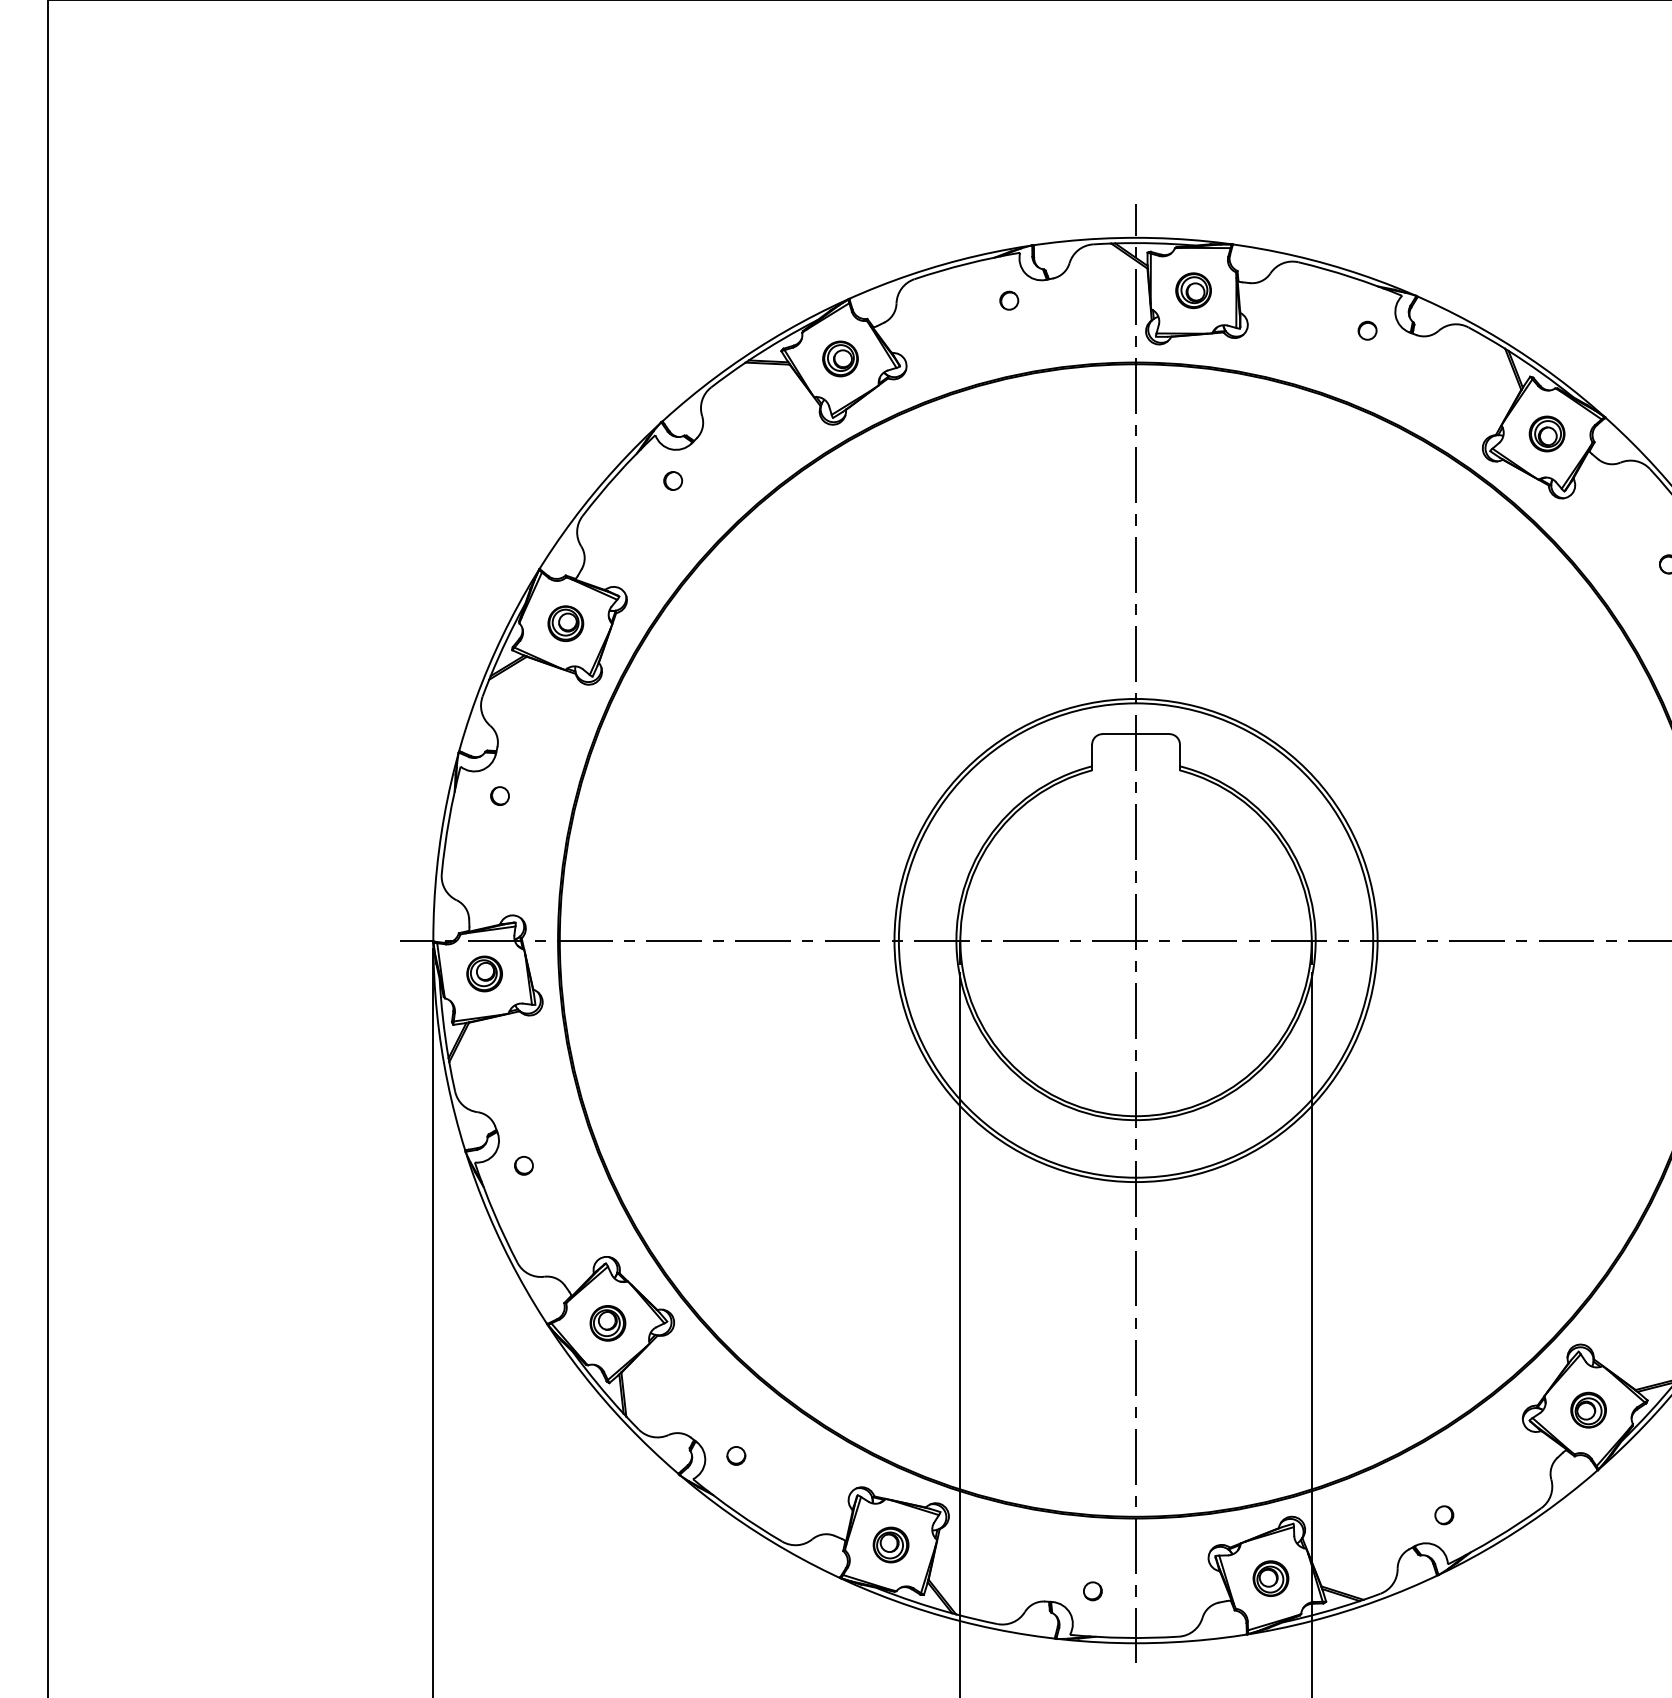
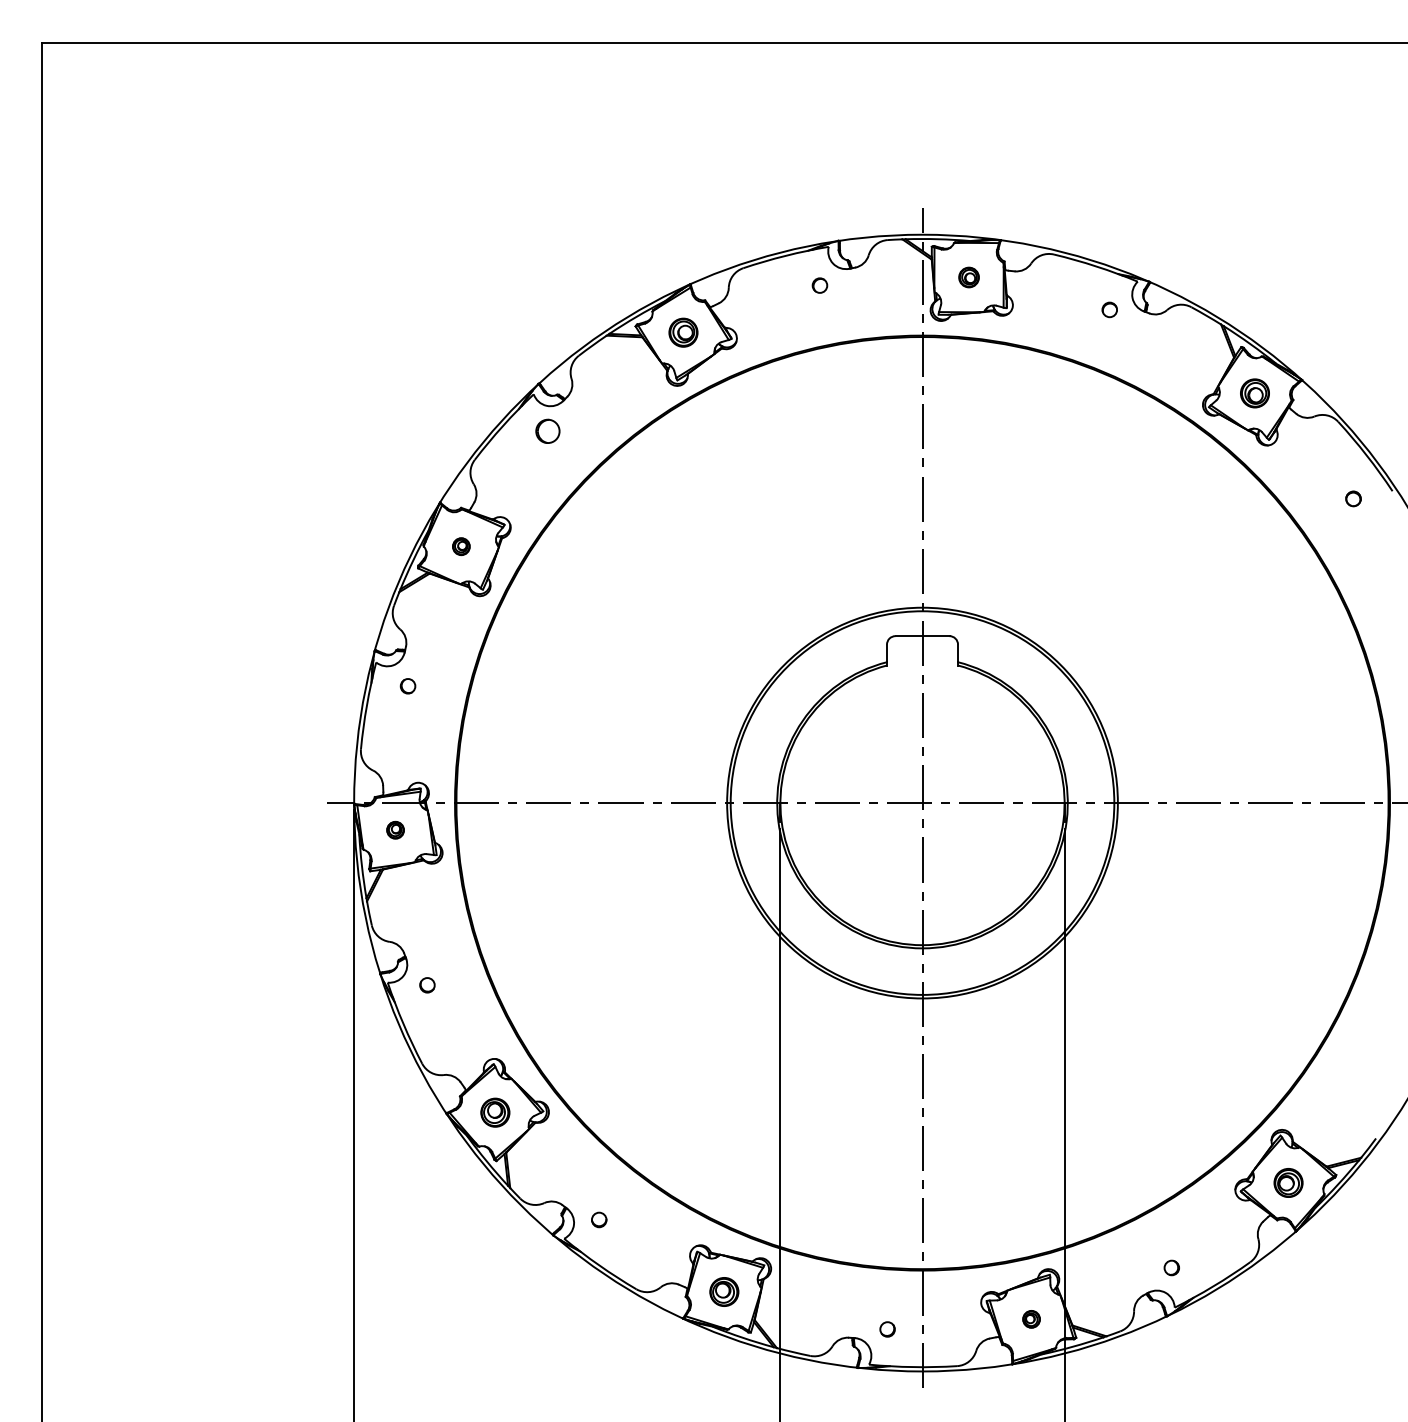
part: (1192, 290) -> (968, 277), size x0.7
circle: (673, 481) -> (548, 431), size x1.6
part: (566, 623) -> (461, 546), size x0.6
part: (484, 974) -> (395, 830), size x0.6
part: (1270, 1579) -> (1031, 1319), size x0.6

